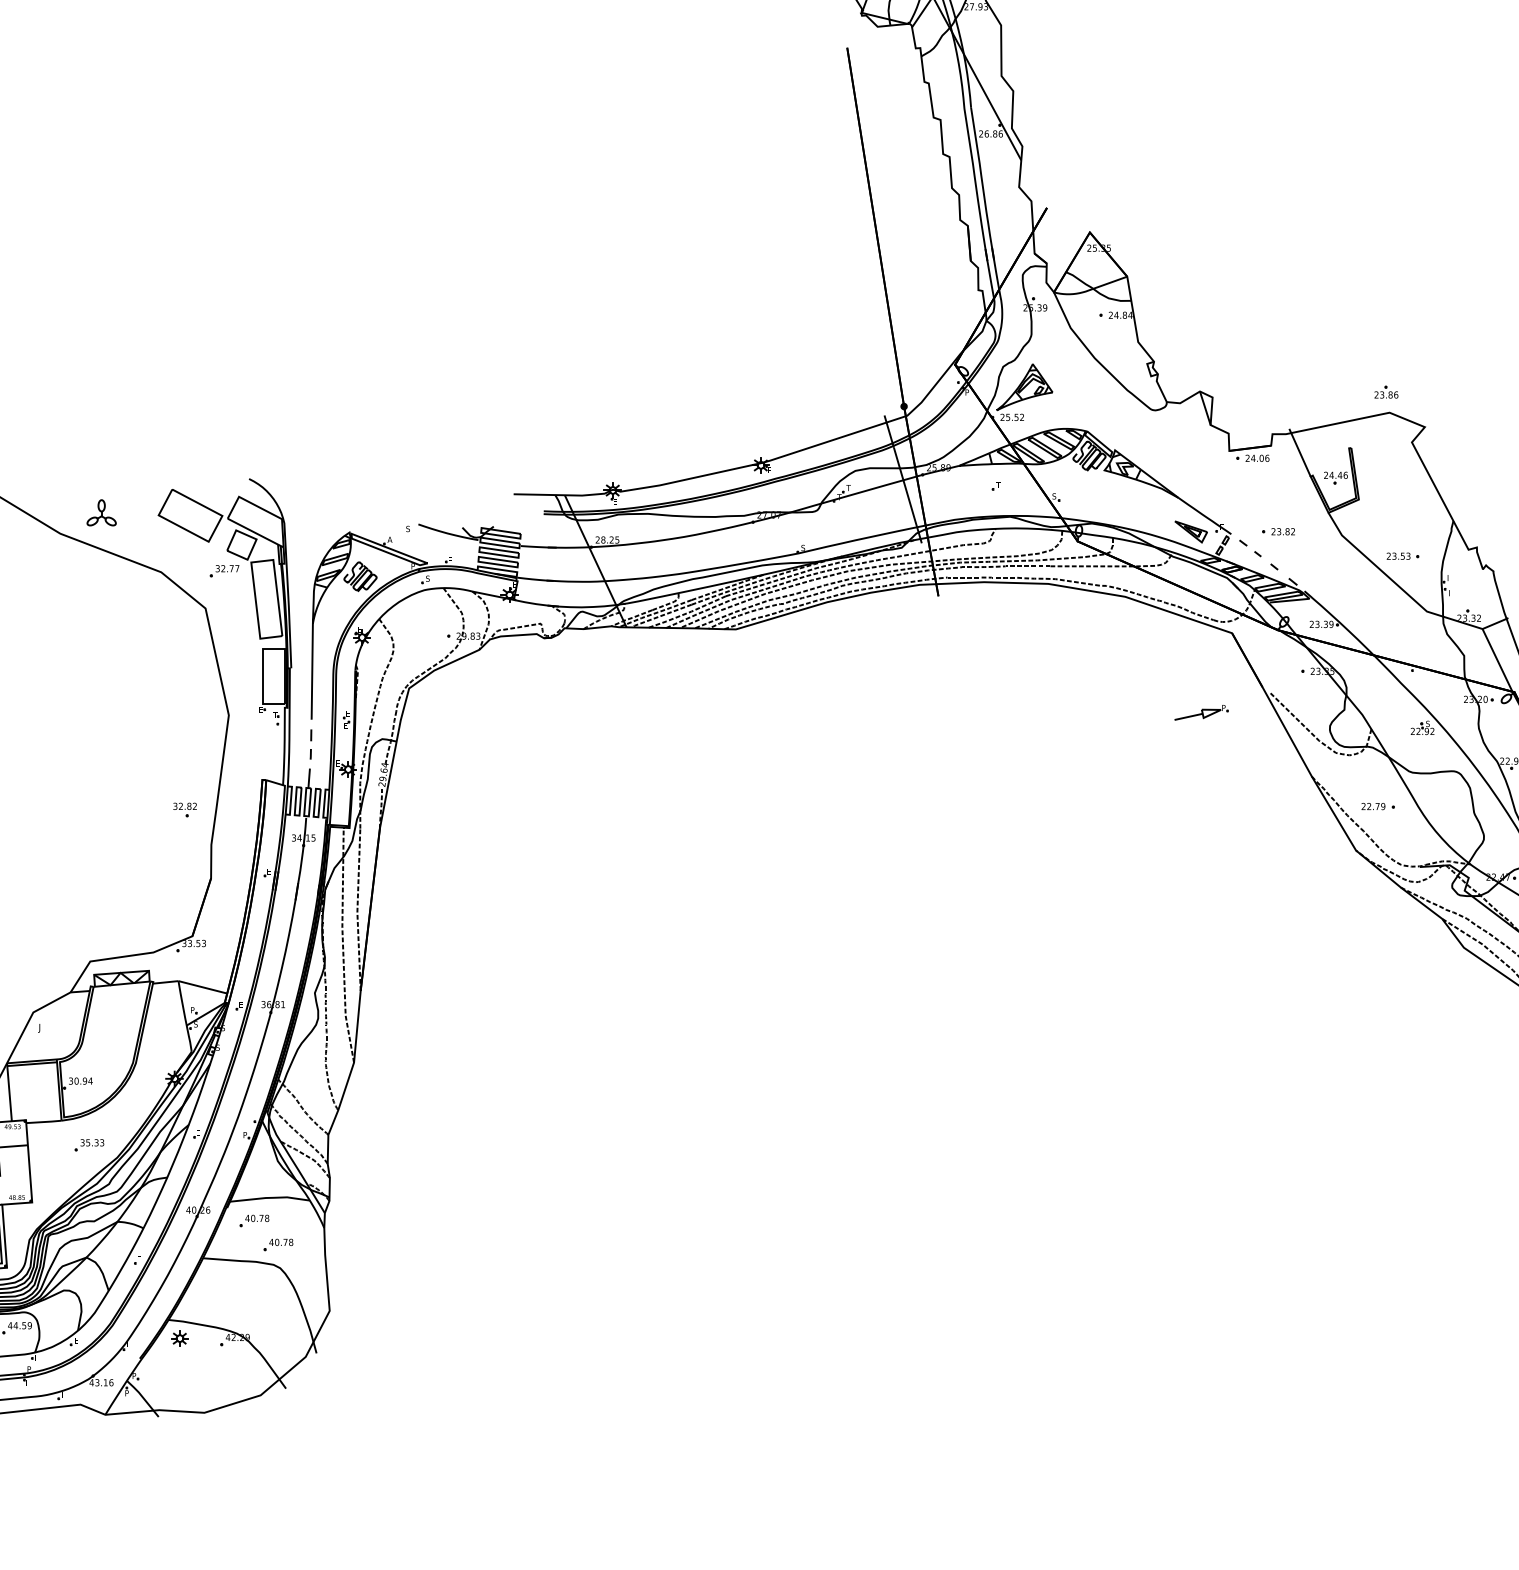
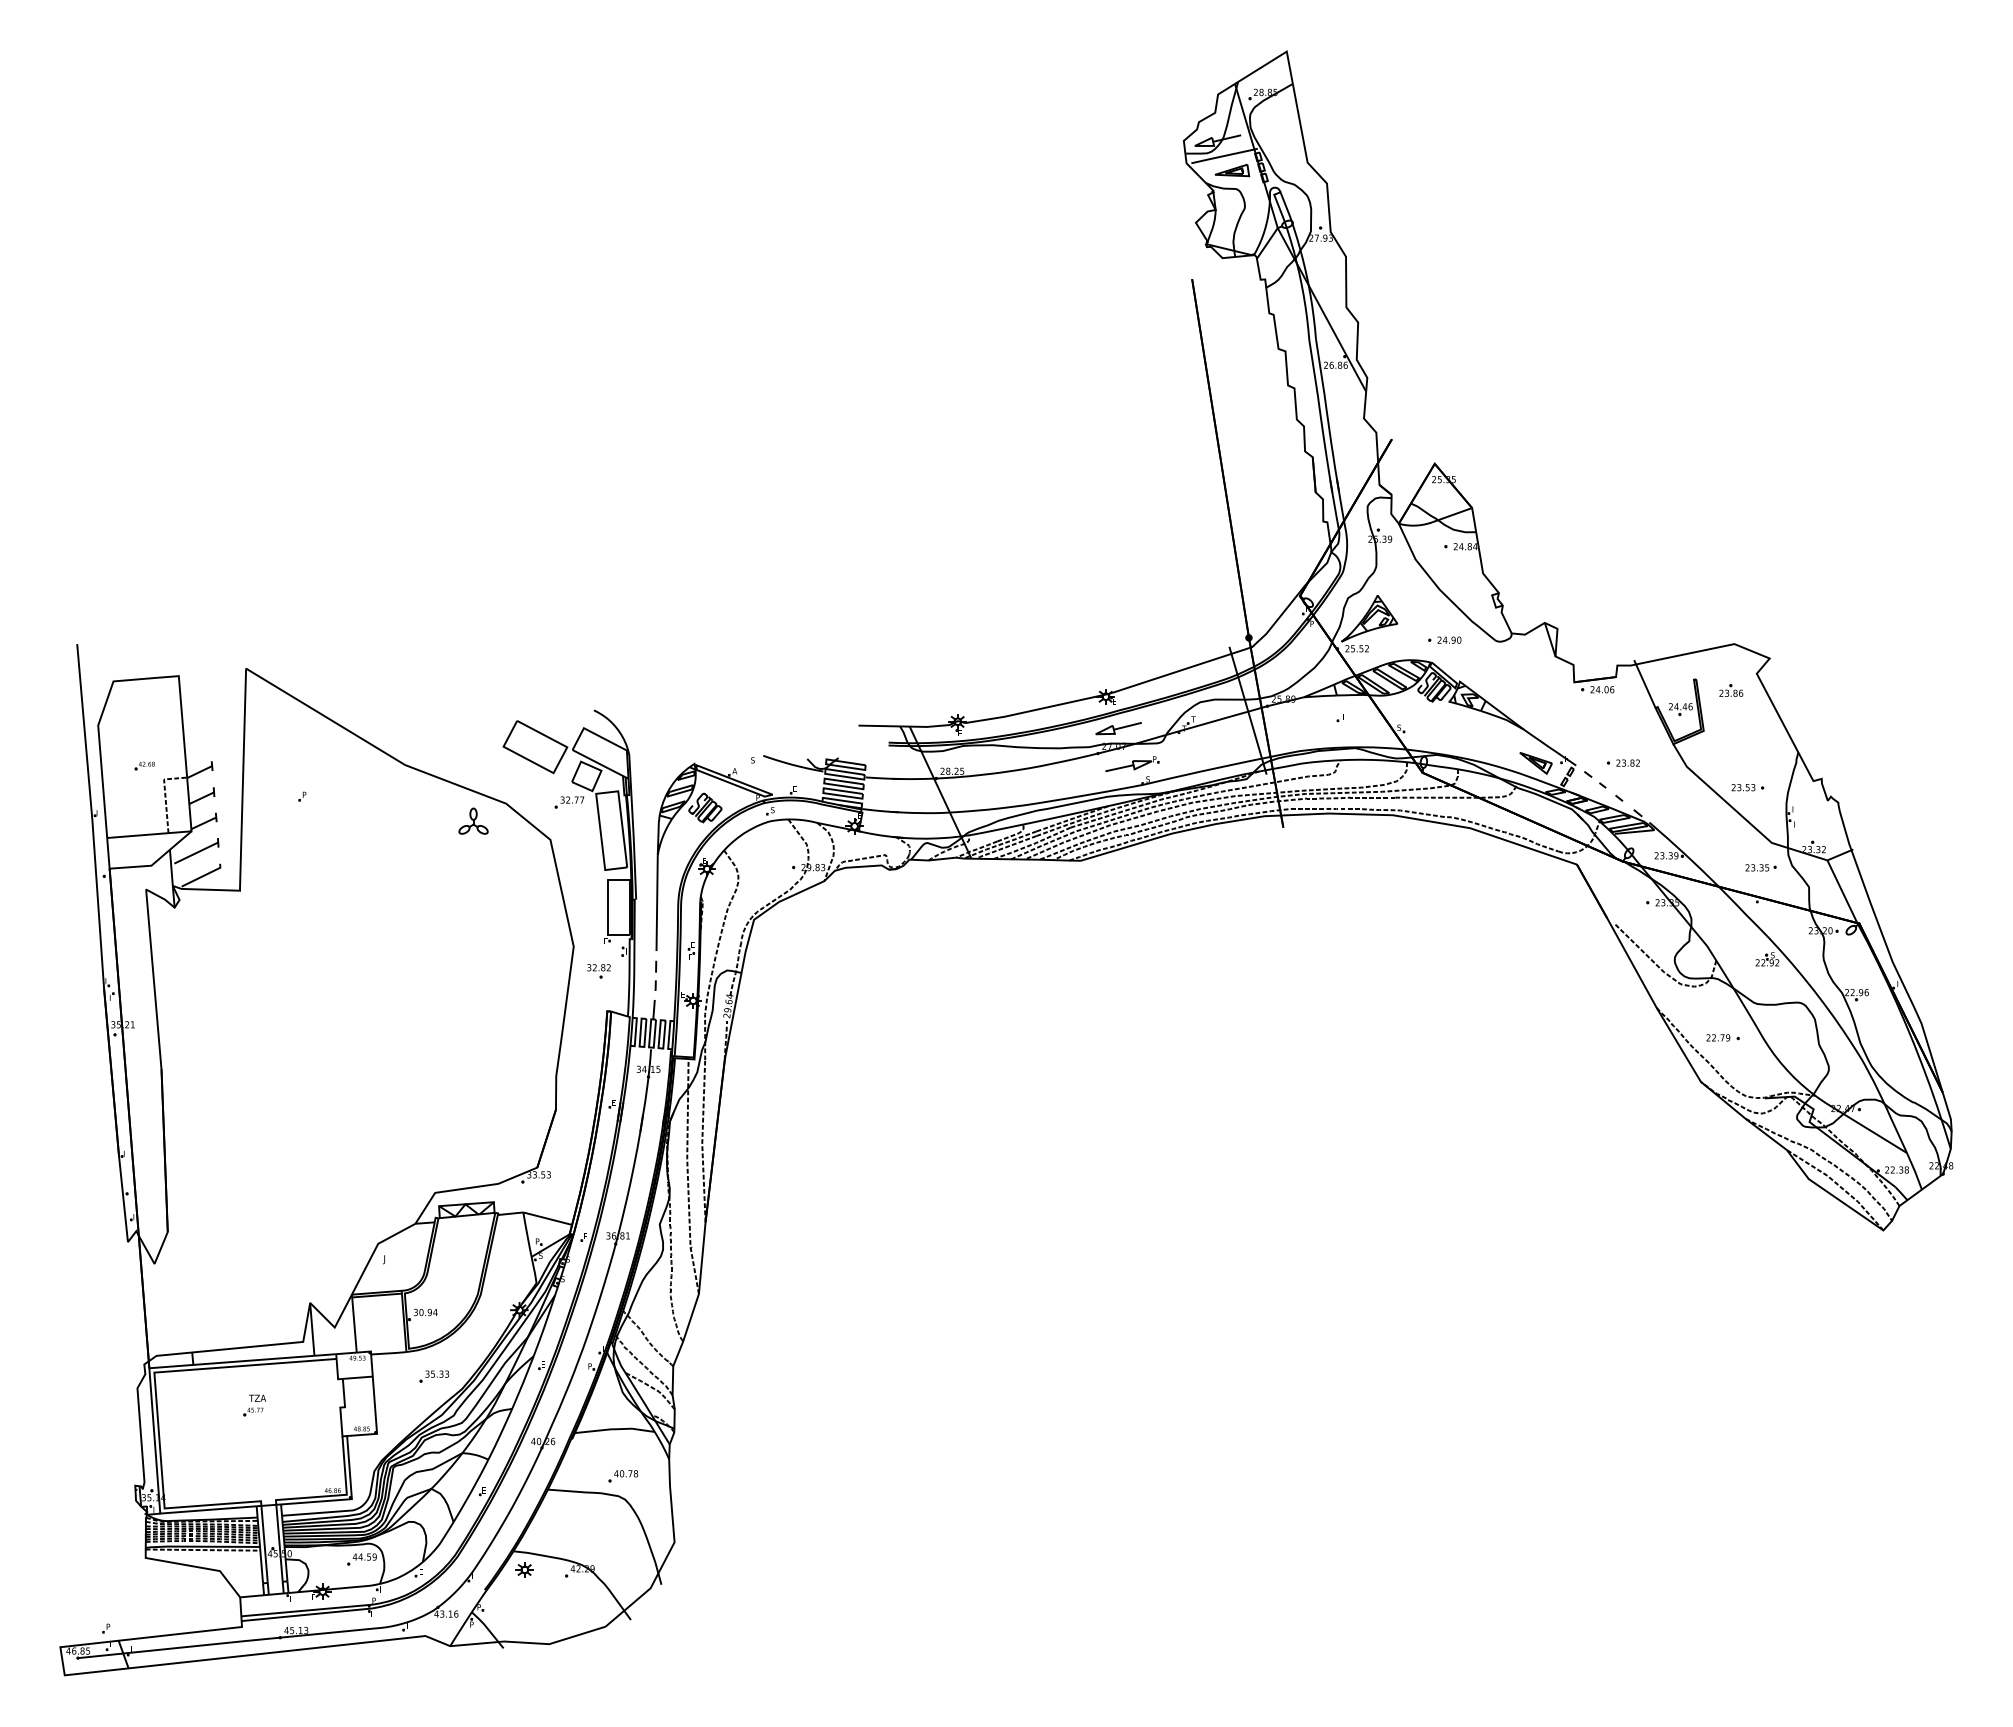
part: (1386, 392) -> (1731, 690), moved
part: (1099, 408) -> (1444, 639), added
part: (773, 497) -> (1118, 728), added
part: (101, 512) -> (473, 820), moved
part: (1415, 636) -> (1760, 867), added
part: (1201, 712) -> (1132, 763), moved
part: (184, 810) -> (598, 971), moved
part: (254, 1221) -> (599, 1452), removed

